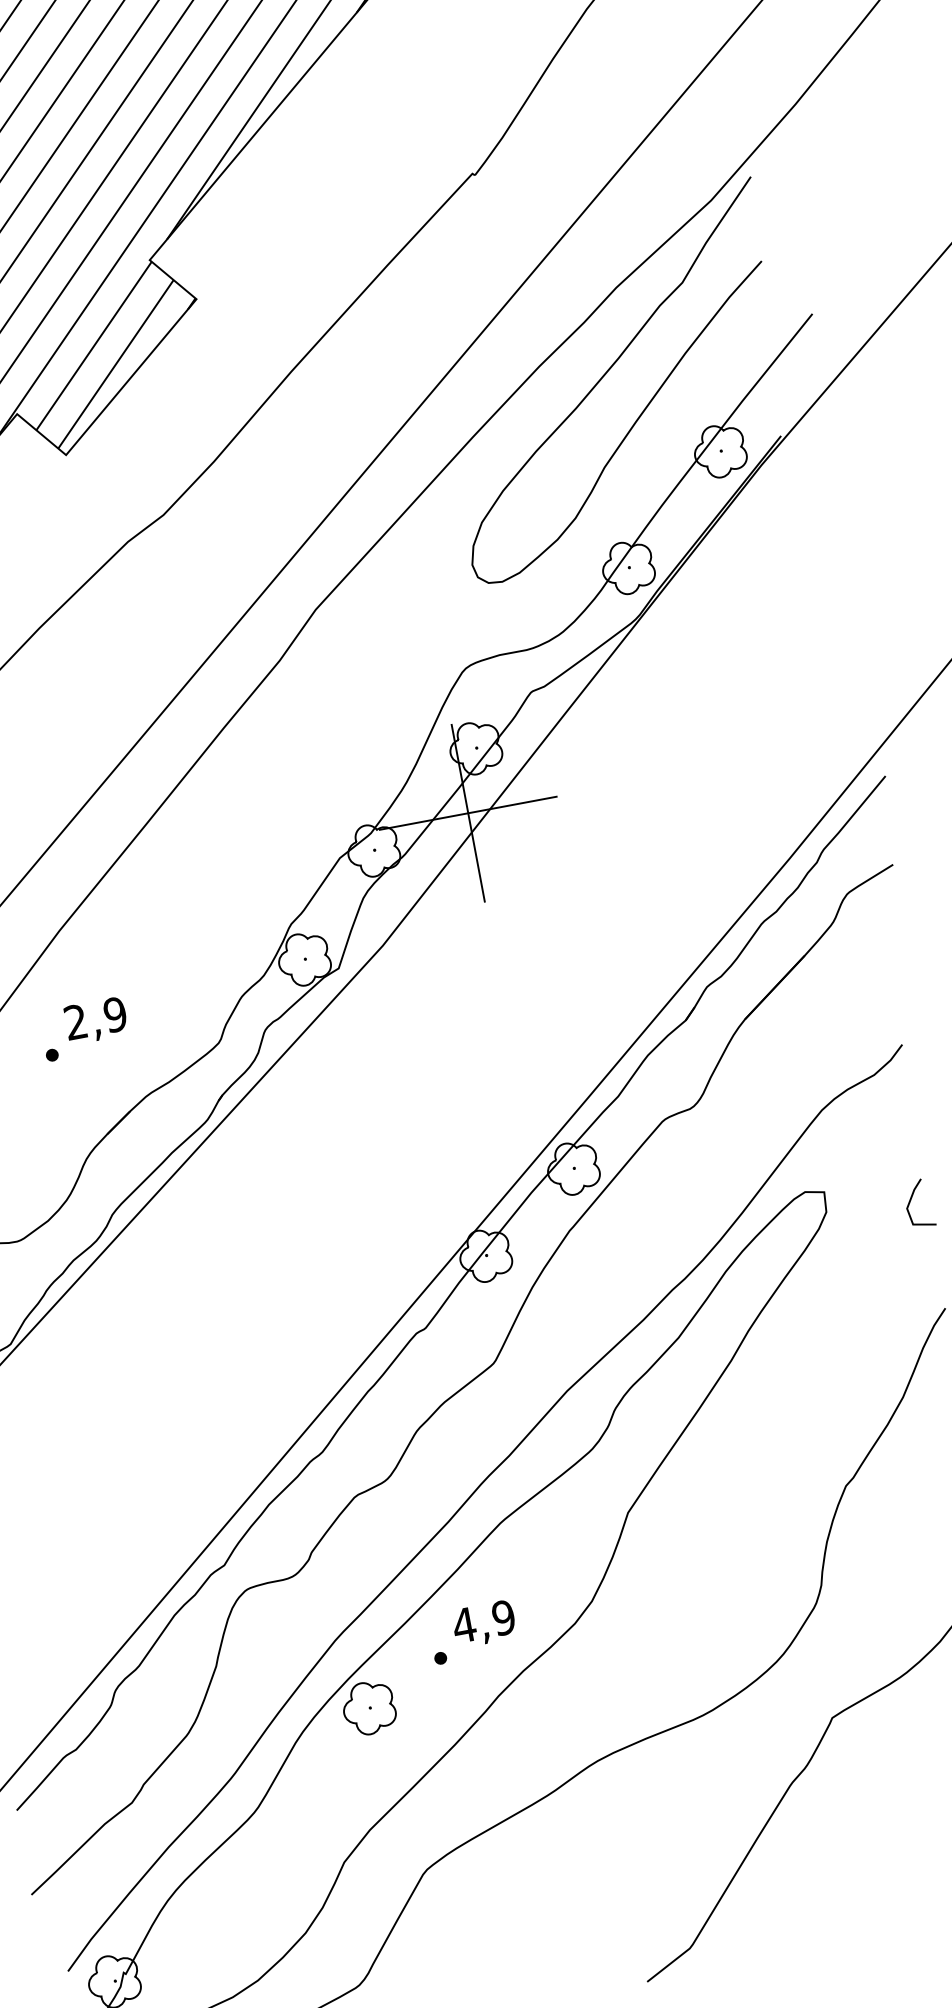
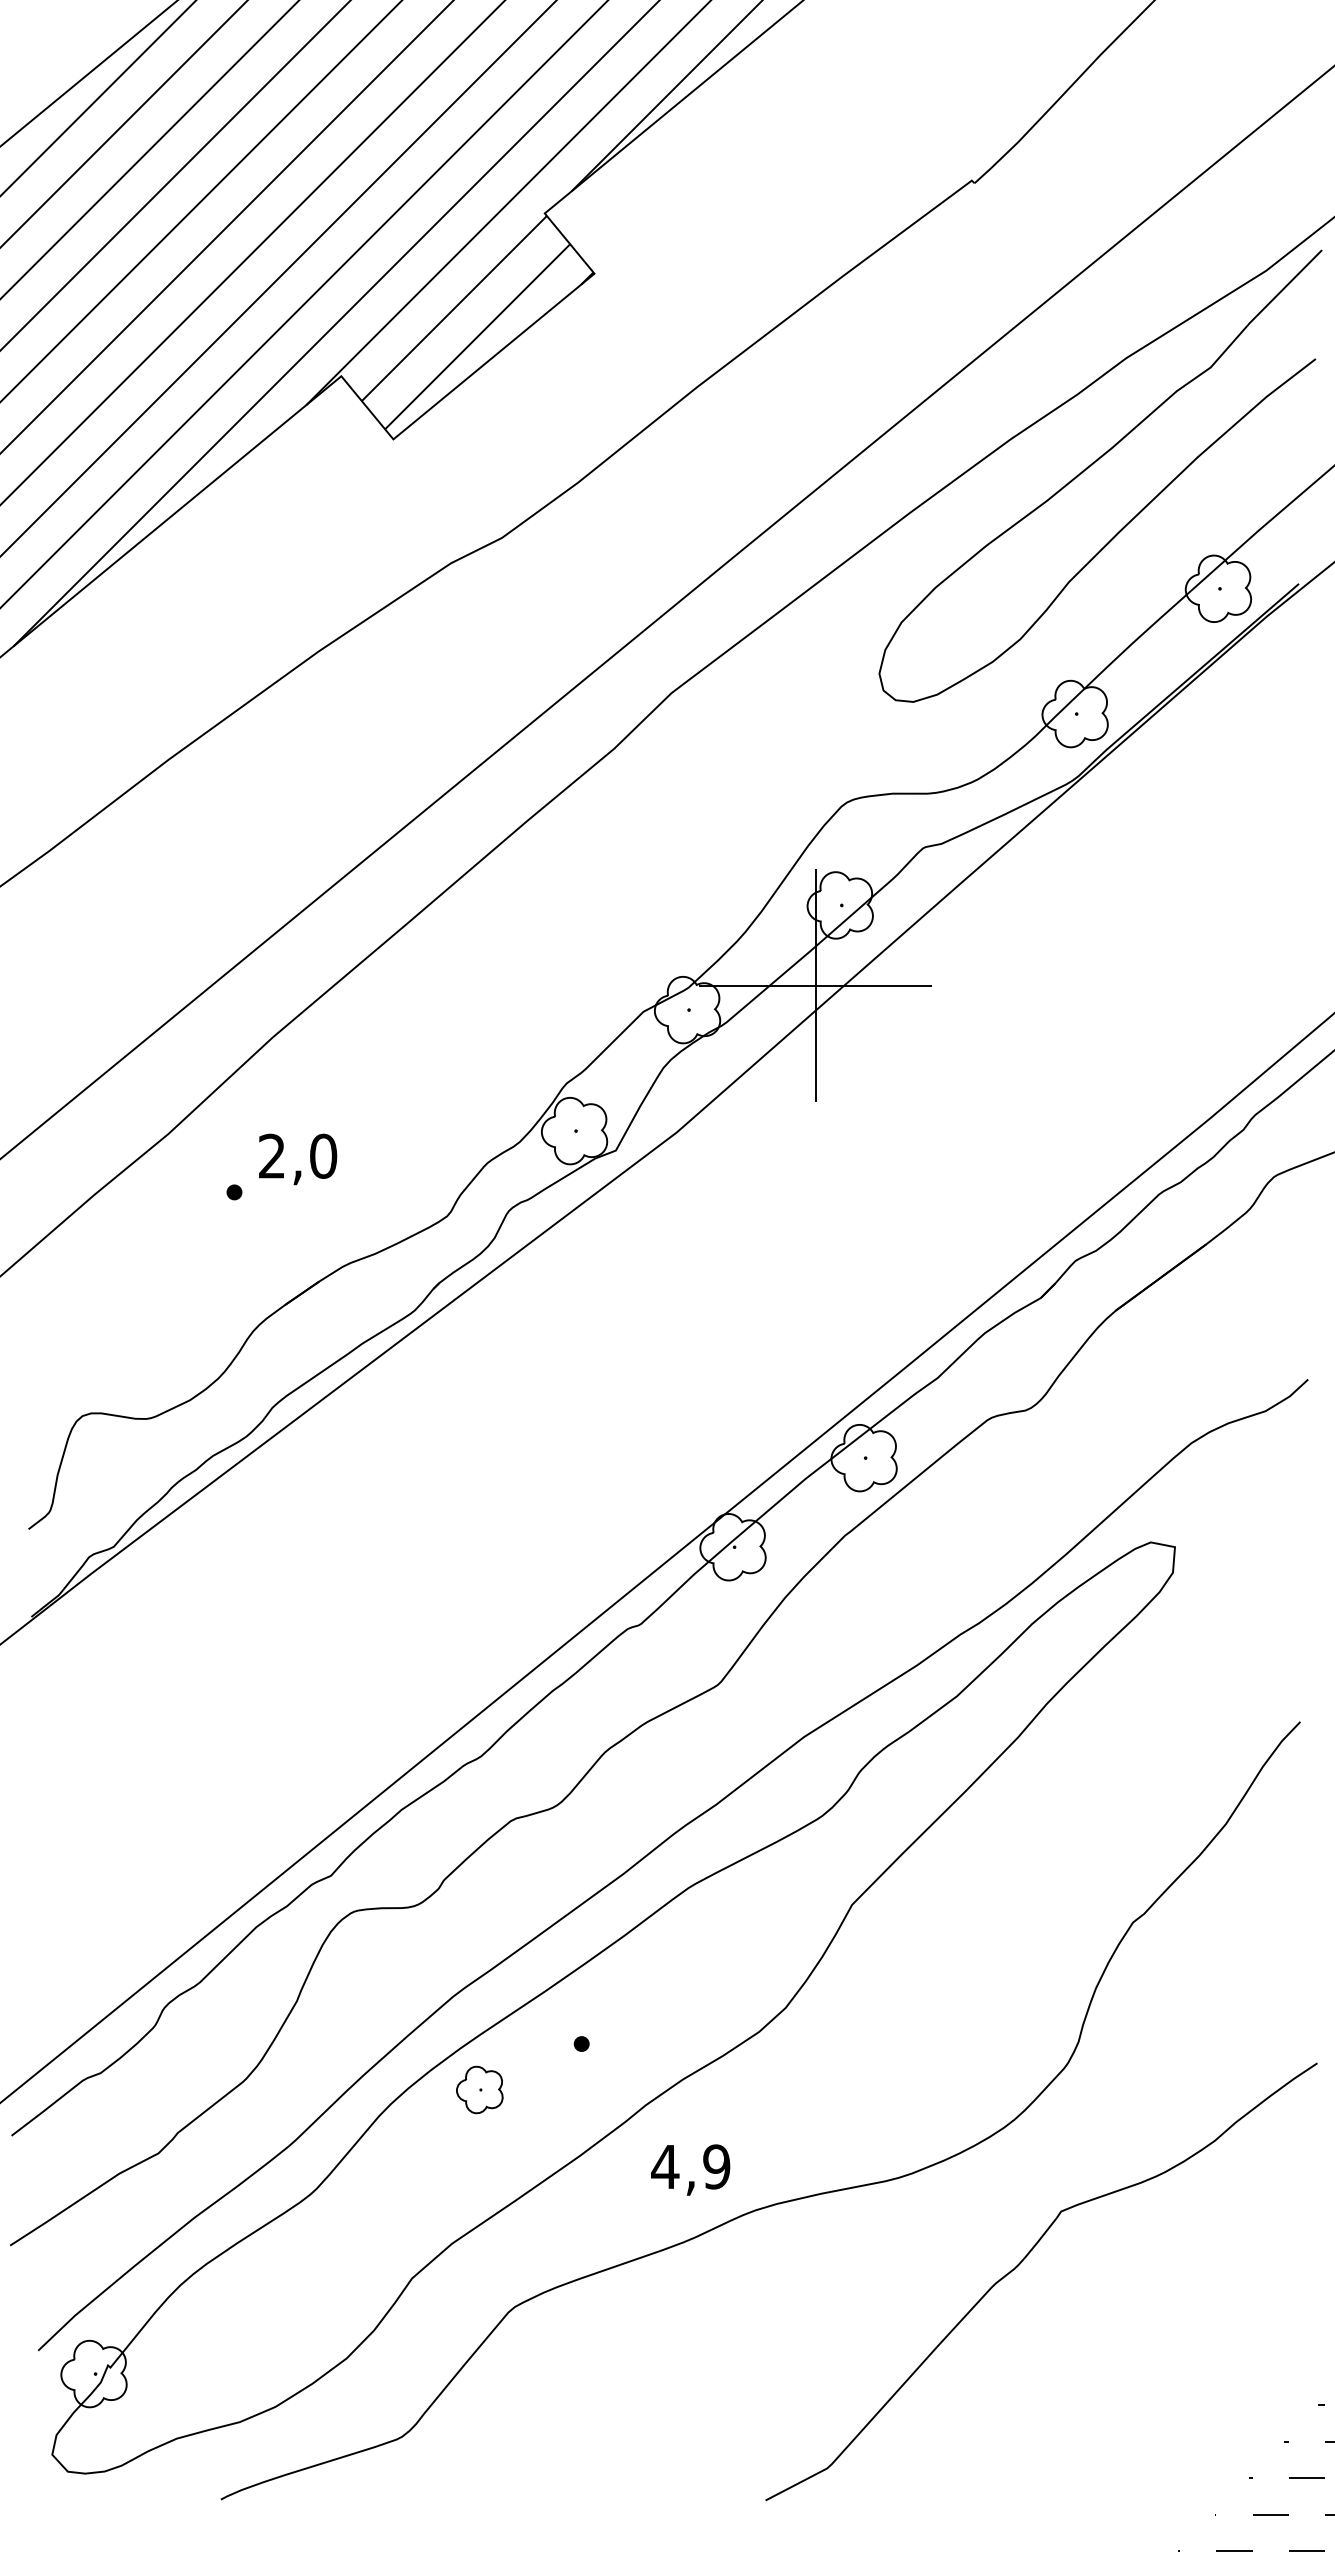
text: (115, 1014) -> (323, 1155), 2,9 -> 2,0
line: (911, 1199) -> (1283, 1576), removed
text: (484, 1623) -> (690, 2169), moved
part: (368, 1707) -> (479, 2089), size x0.7

